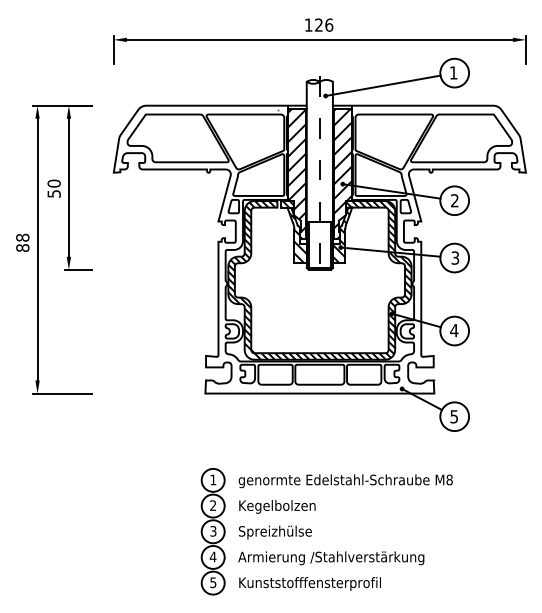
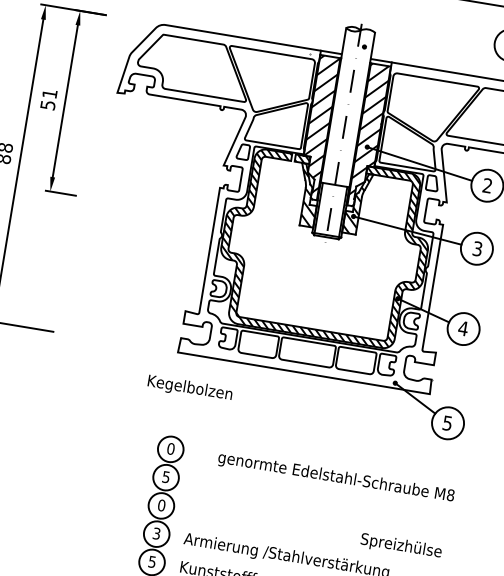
line: (382, 85) -> (428, 45), removed
text: (53, 183) -> (49, 93), 50 -> 51
text: (213, 479) -> (171, 448), 1 -> 0
text: (345, 481) -> (335, 477), moved
text: (213, 505) -> (166, 477), 2 -> 5
text: (277, 506) -> (190, 388), moved
text: (213, 531) -> (161, 505), 3 -> 0
text: (274, 532) -> (400, 546), moved
text: (212, 556) -> (156, 532), 4 -> 3

